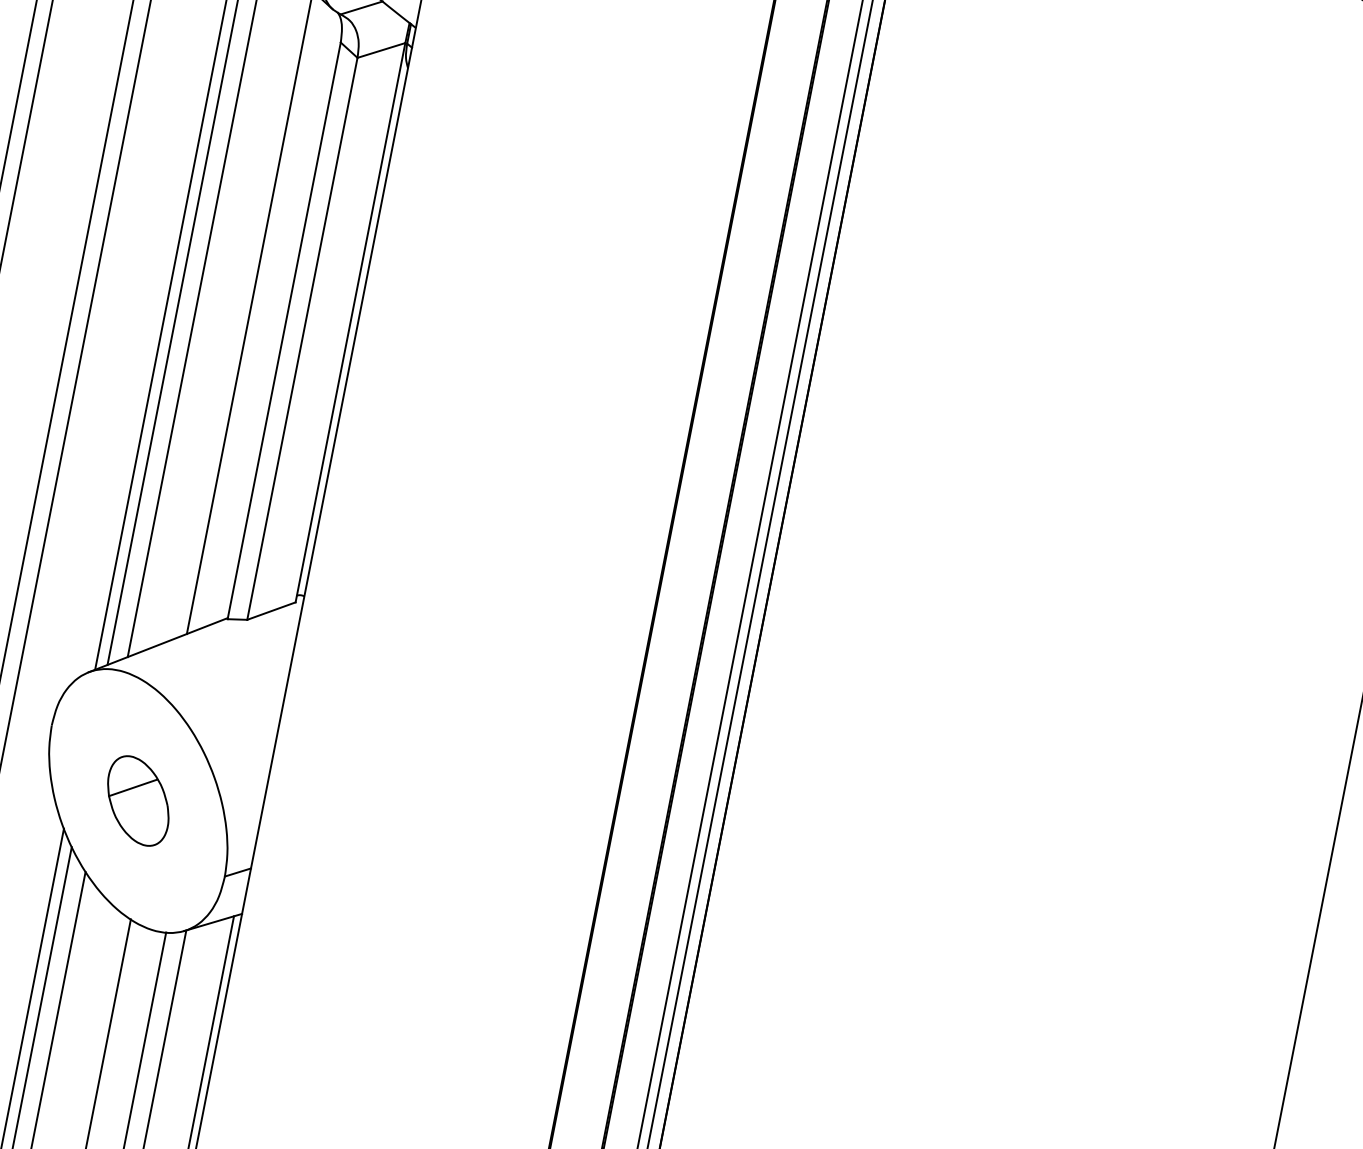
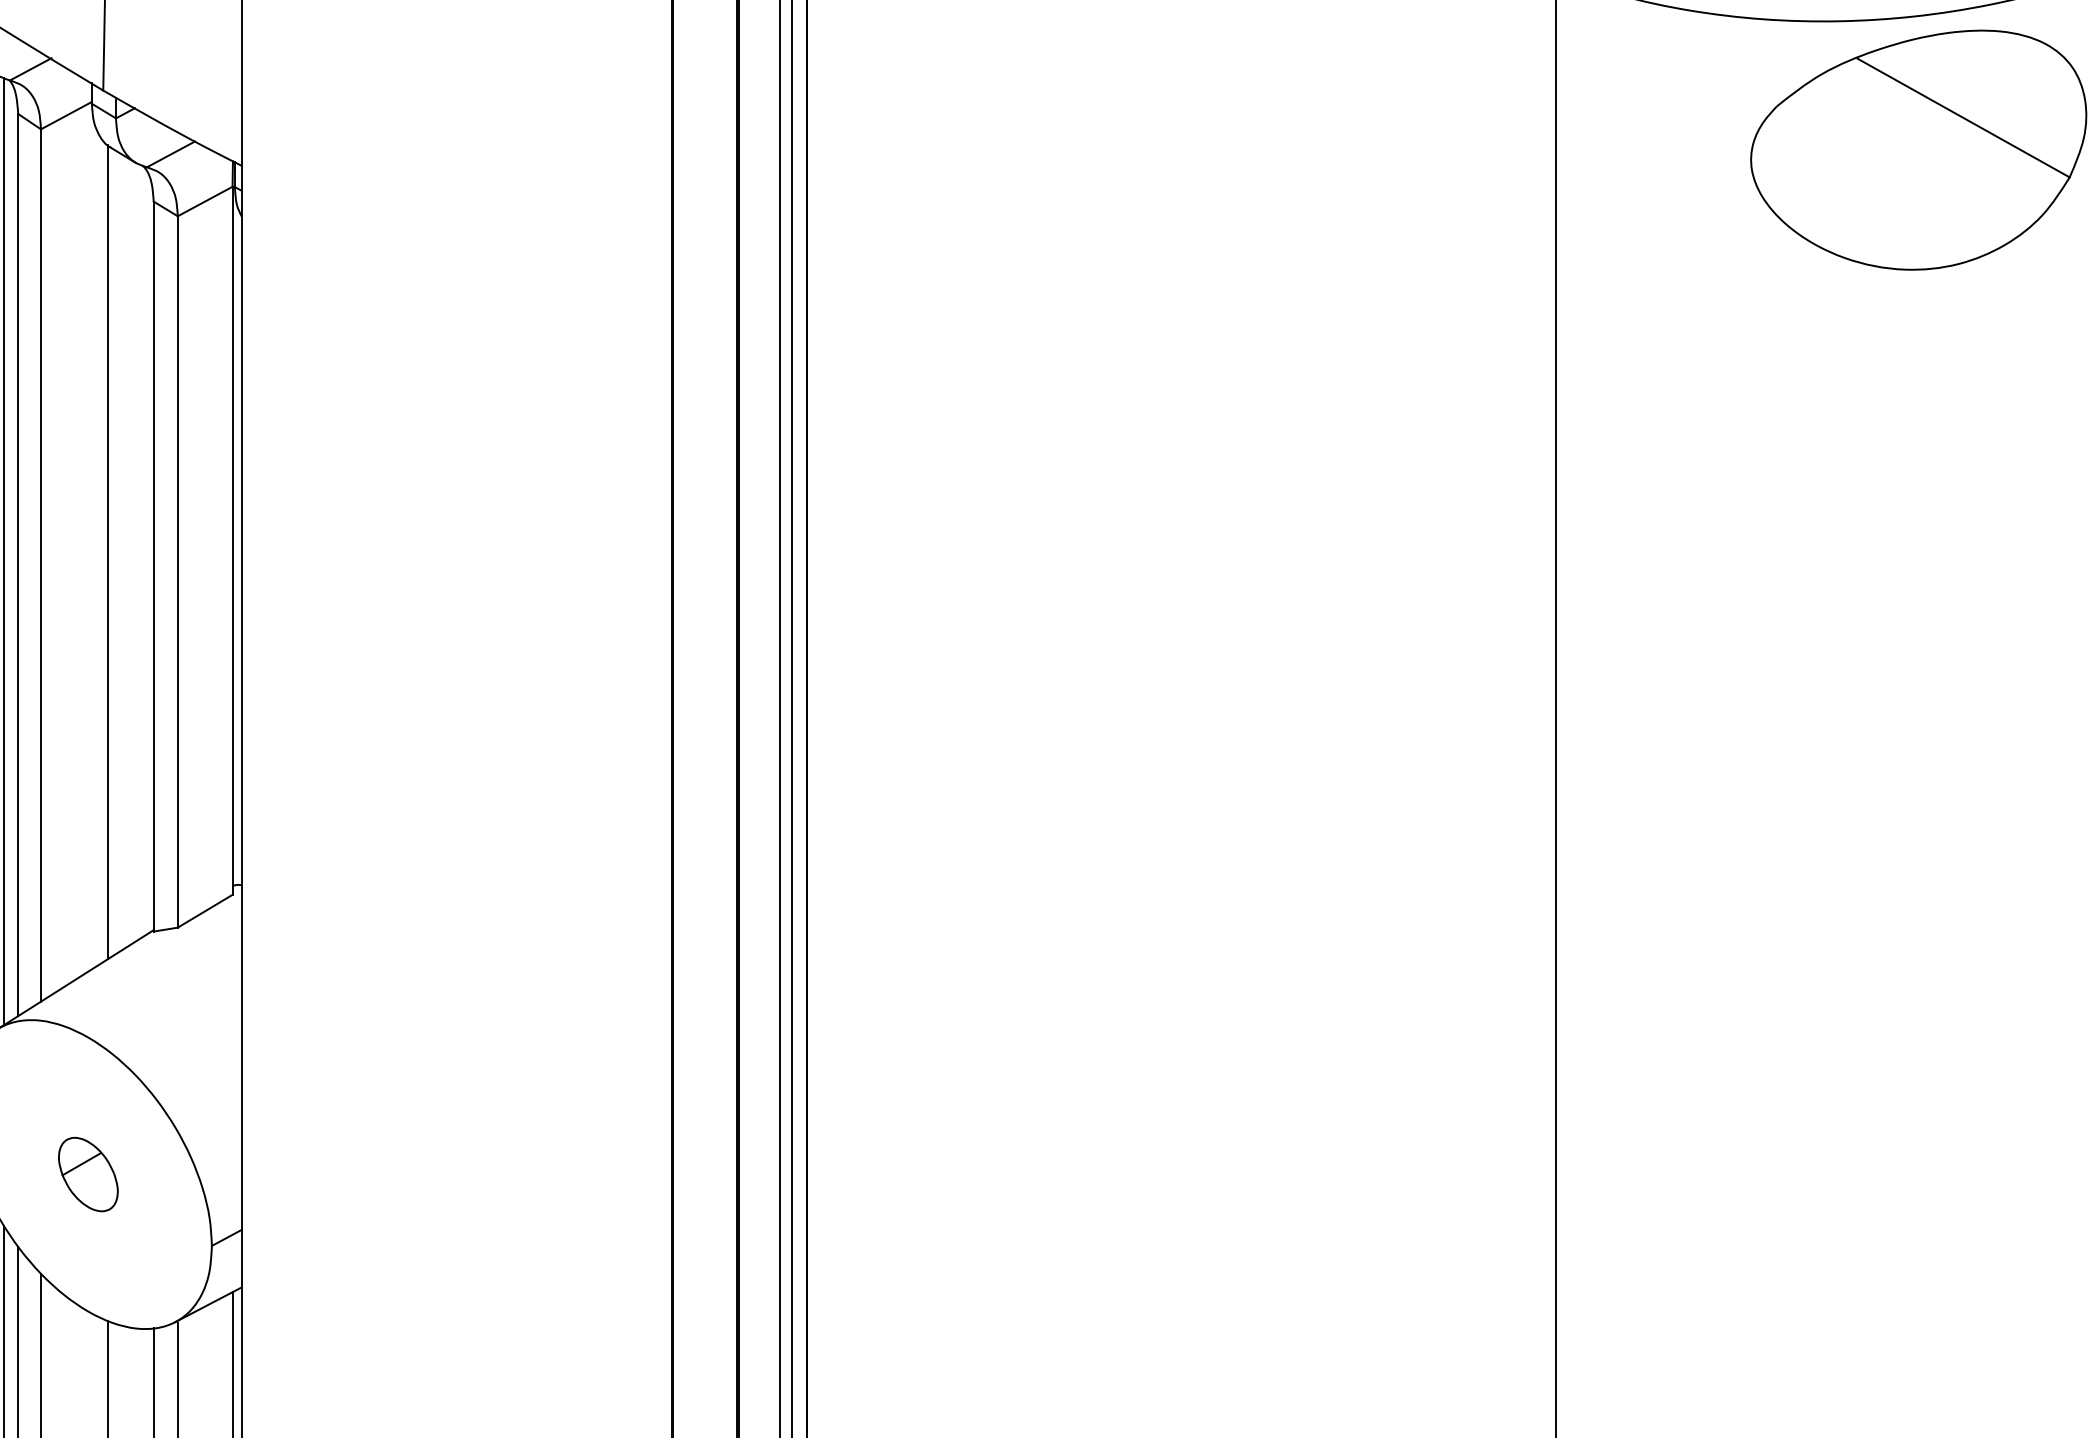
part: (138, 800) -> (88, 1174), size x0.7

